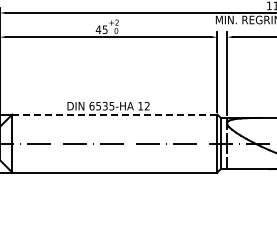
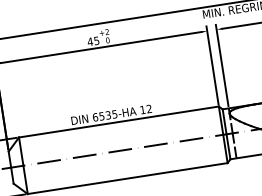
line: (114, 114) -> (118, 122), dashed -> solid

